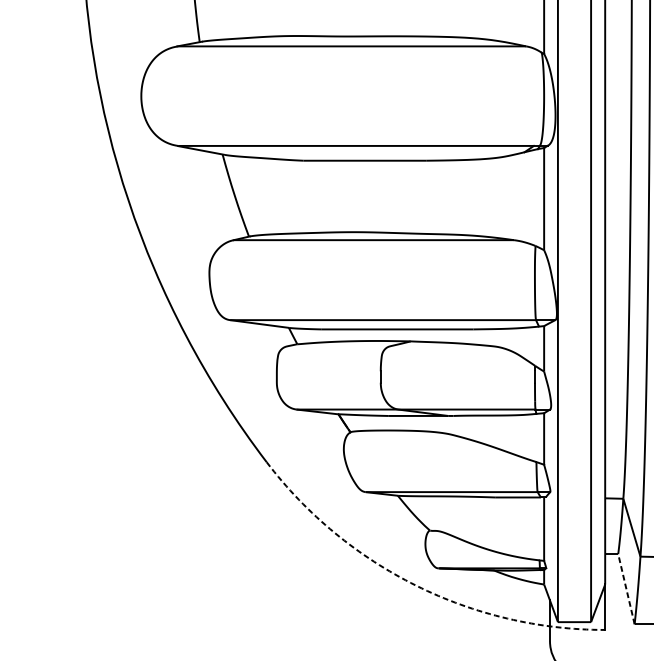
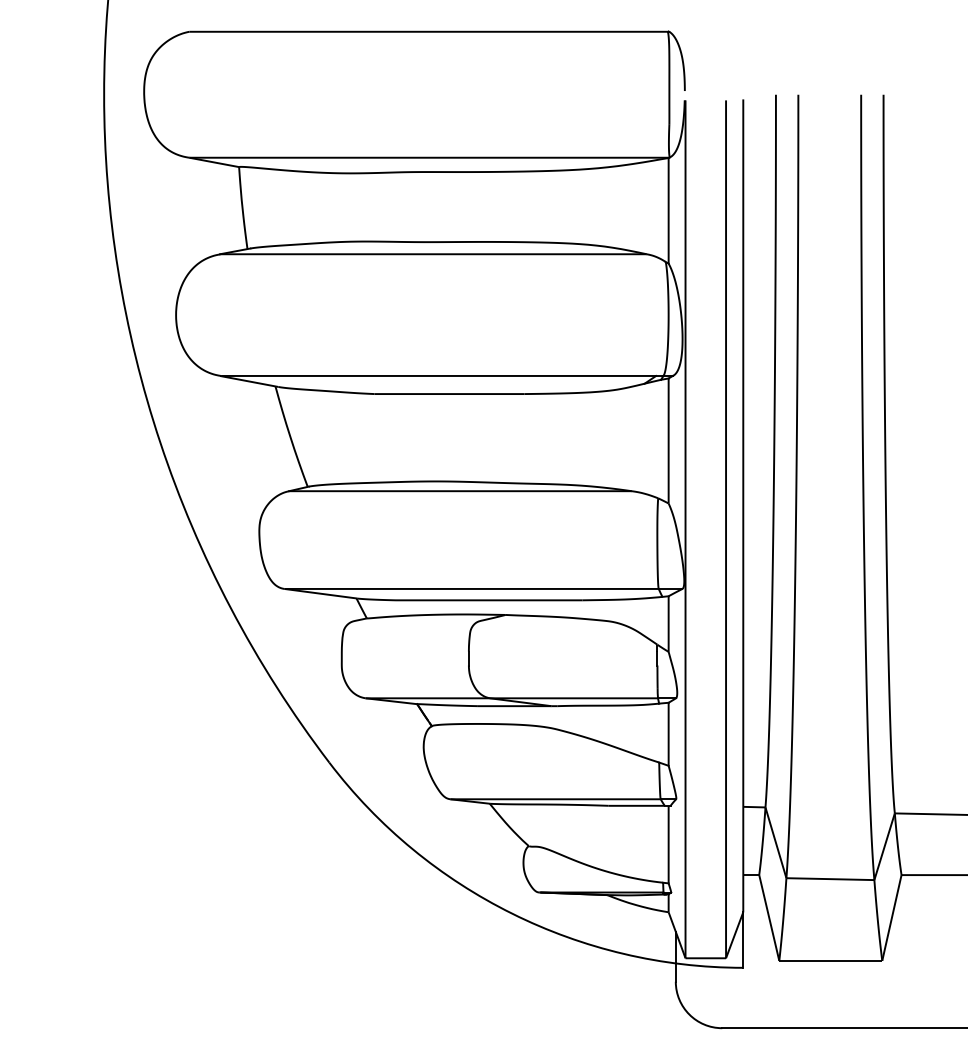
arc: (416, 585) -> (512, 913), dashed -> solid
line: (626, 588) -> (769, 917), dashed -> solid

